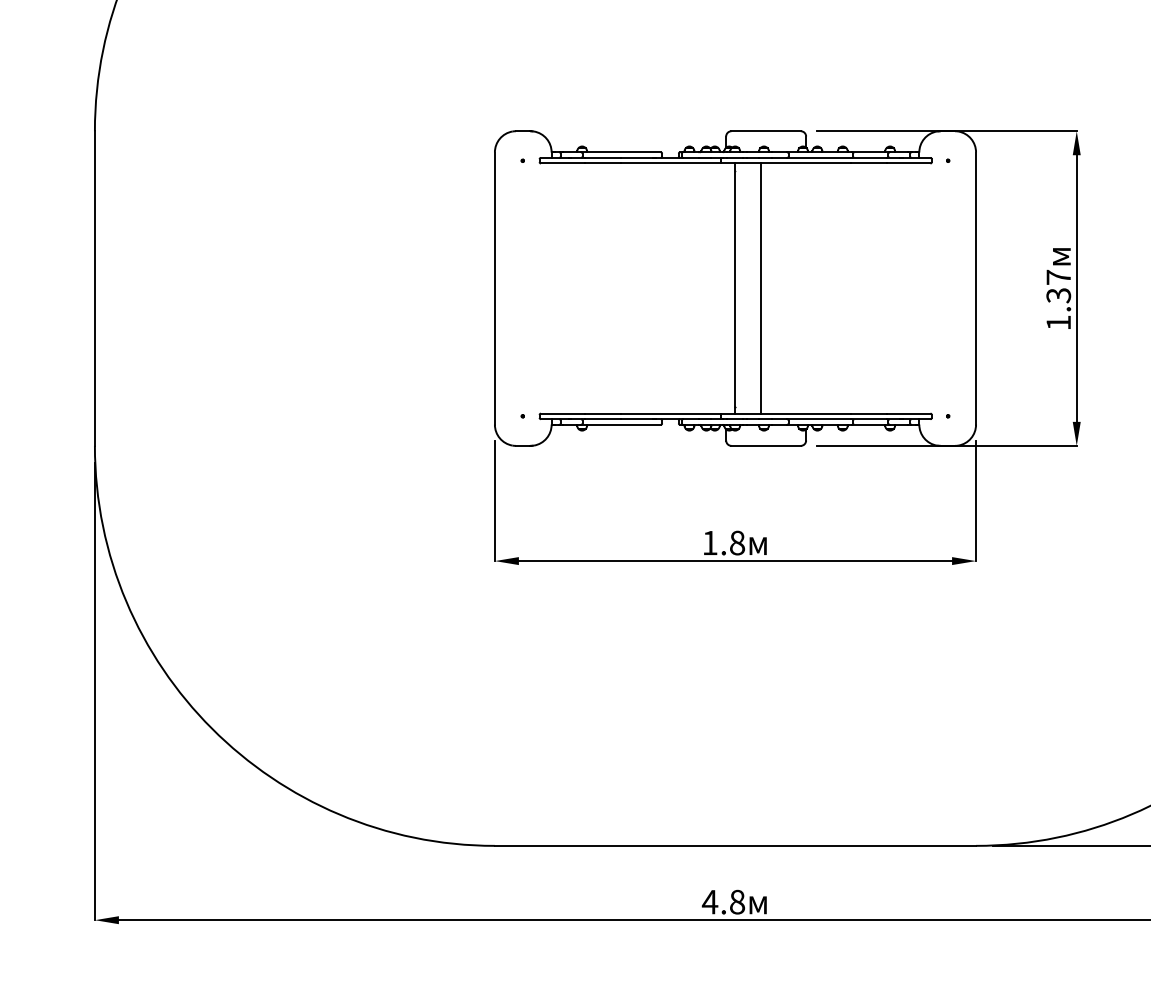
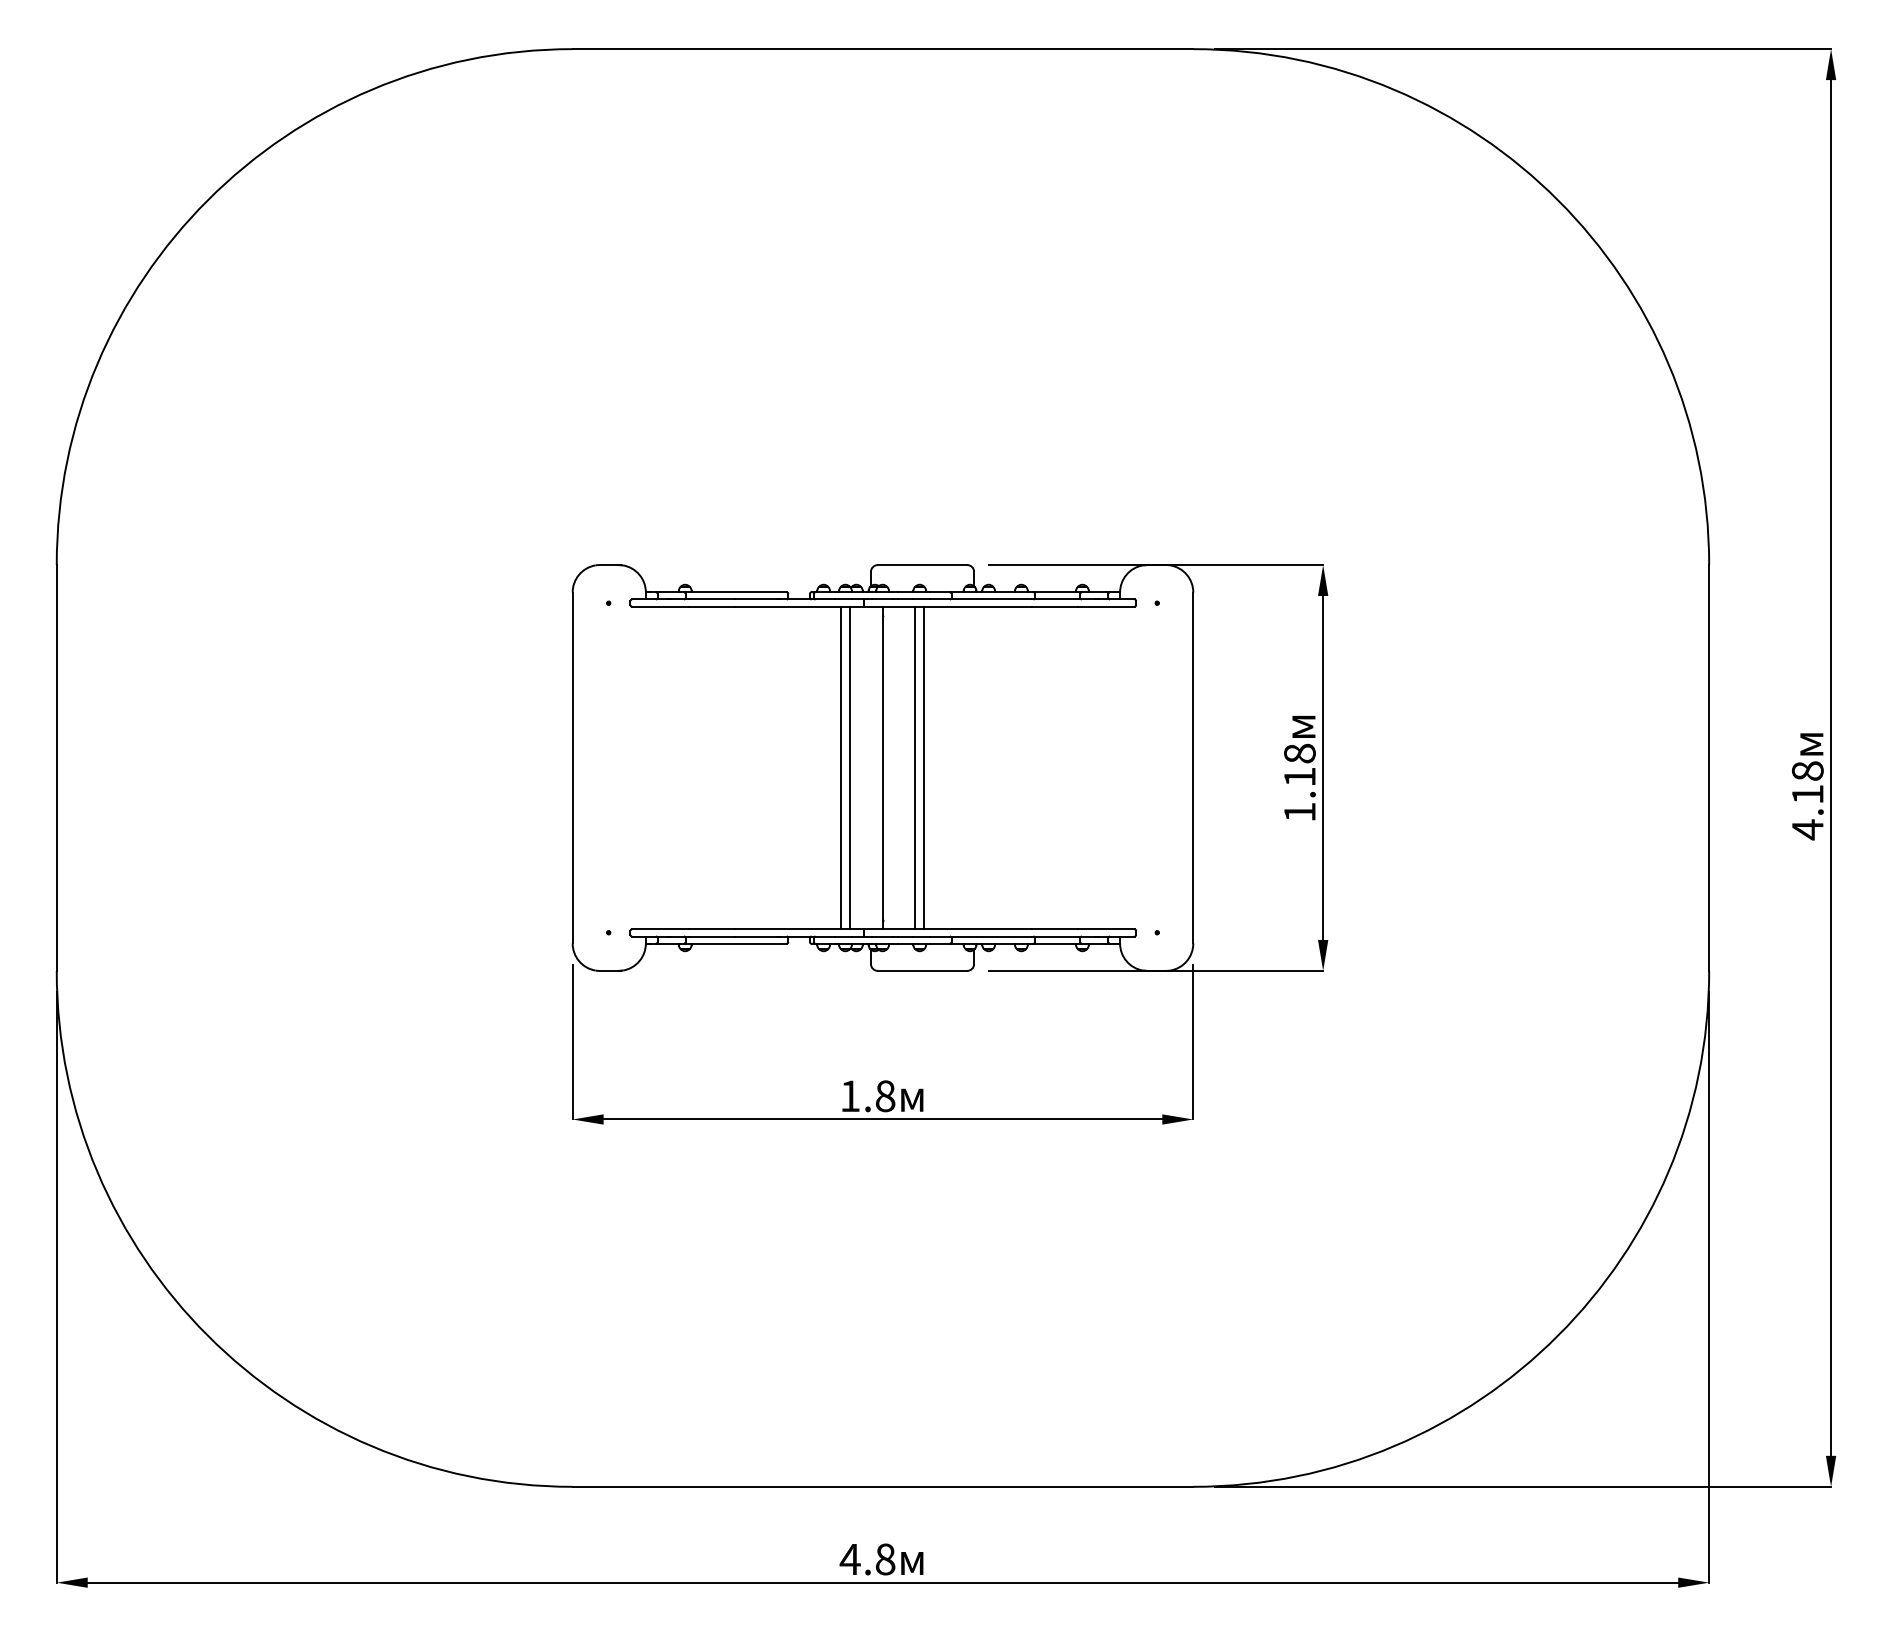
text: (1058, 286) -> (1299, 765), 1.37 -> 1.18
line: (703, 288) -> (841, 767), added
line: (709, 288) -> (849, 767), added
line: (767, 288) -> (924, 767), added

